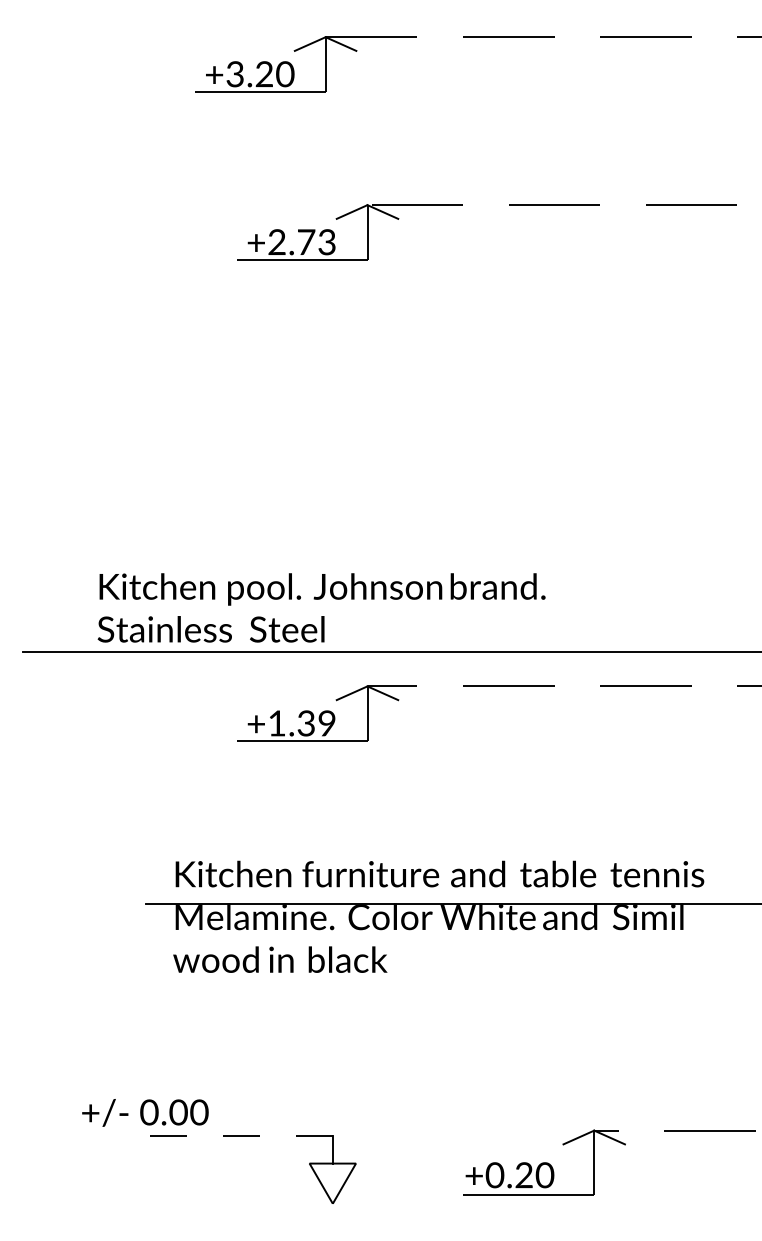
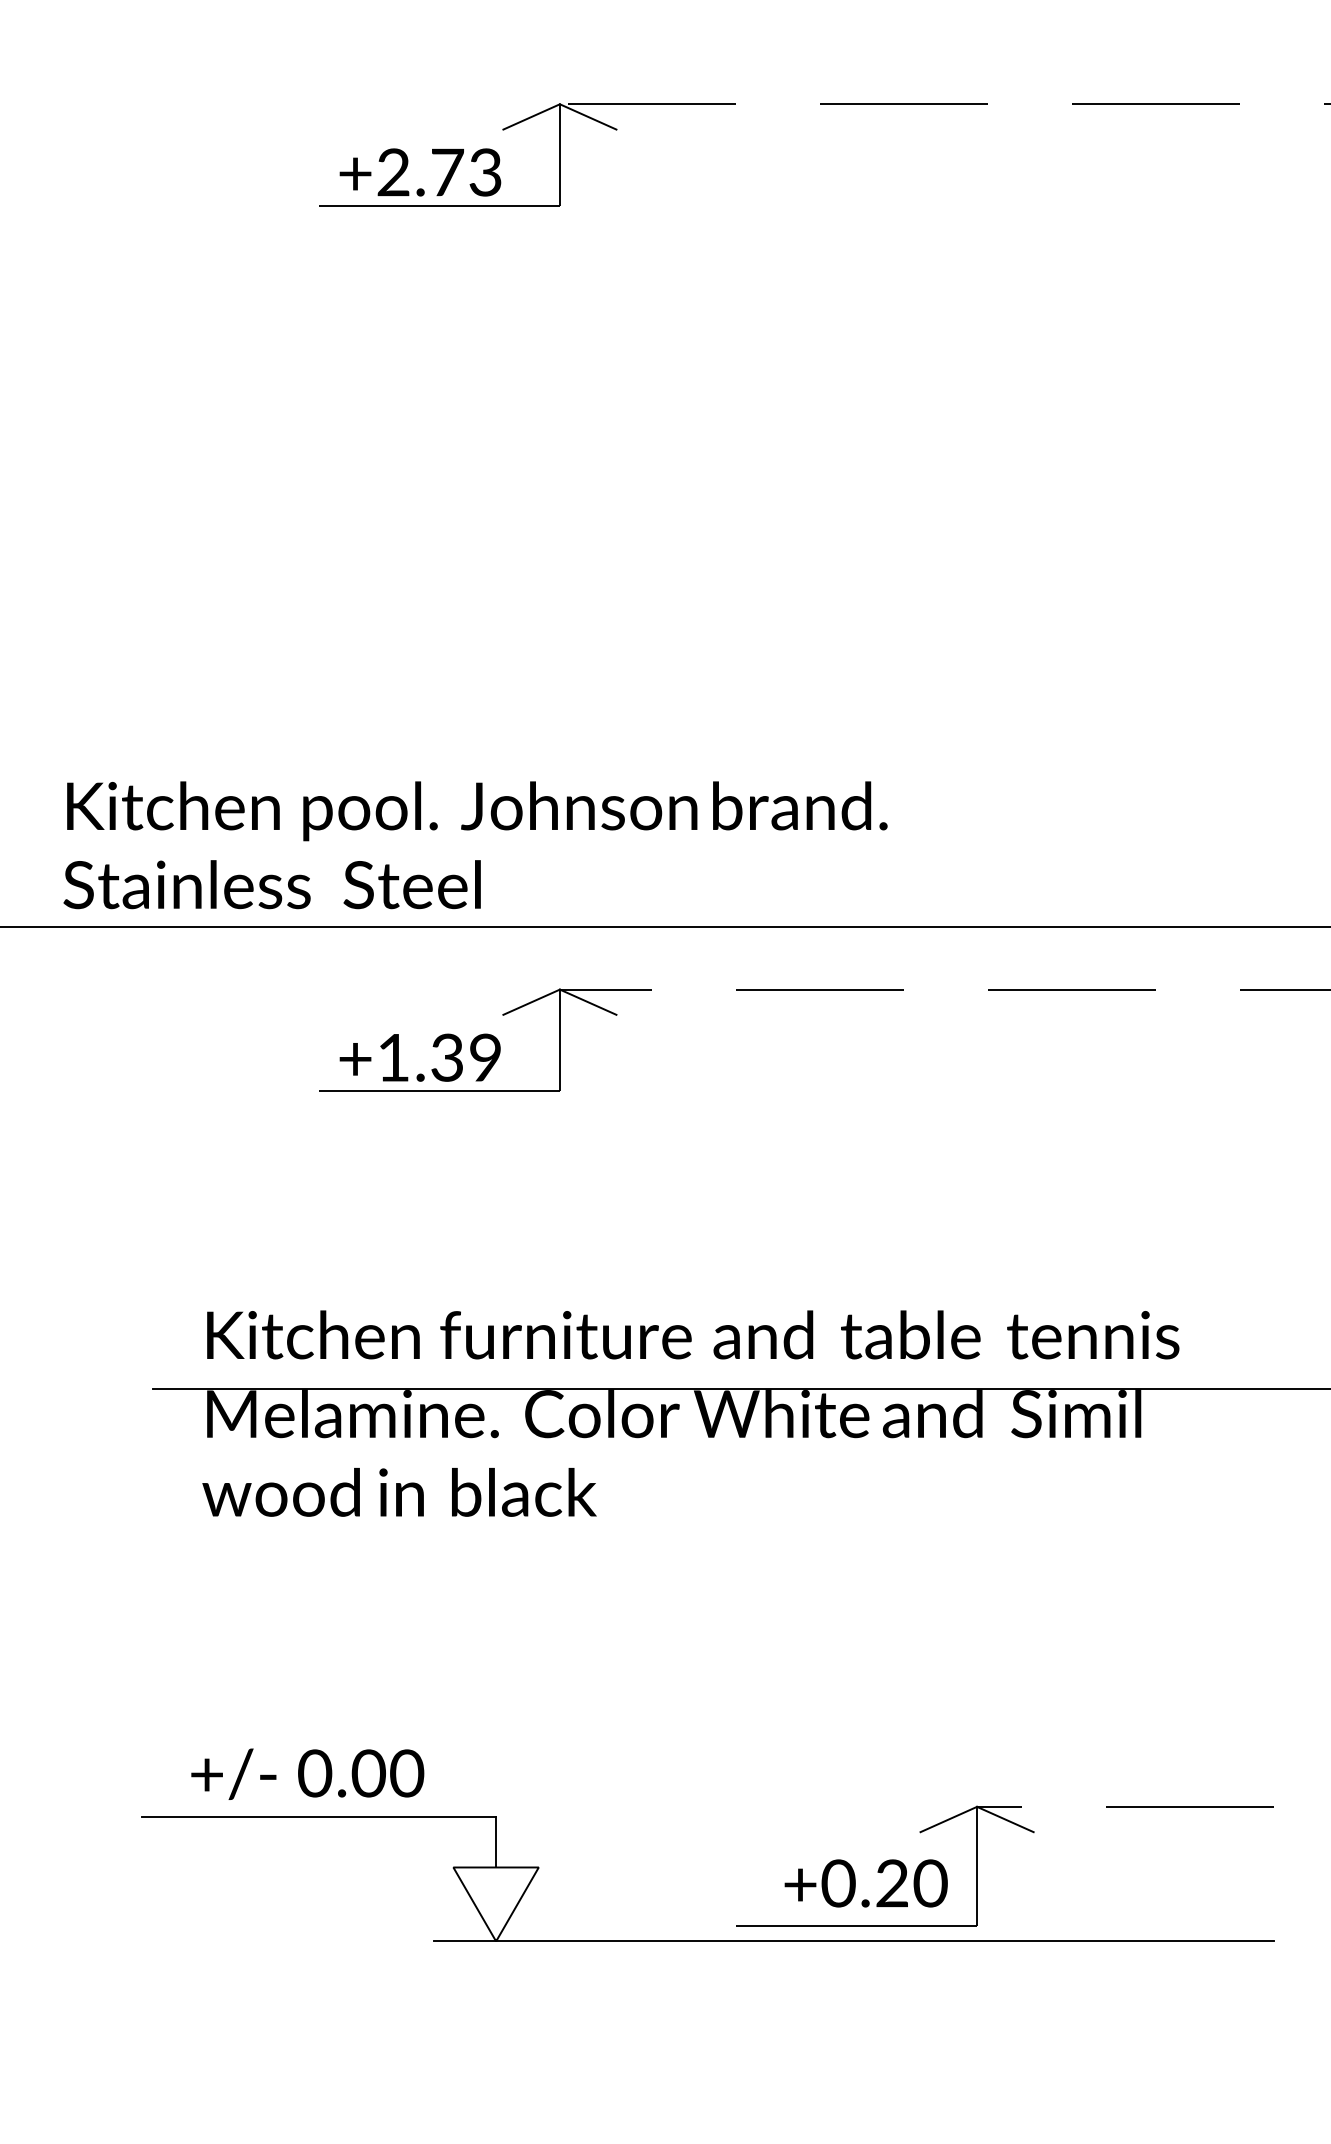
text: (145, 1112) -> (307, 1773), moved
line: (236, 1135) -> (318, 1815), dashed -> solid
text: (509, 1175) -> (865, 1883), moved
line: (526, 1203) -> (852, 1940), added

